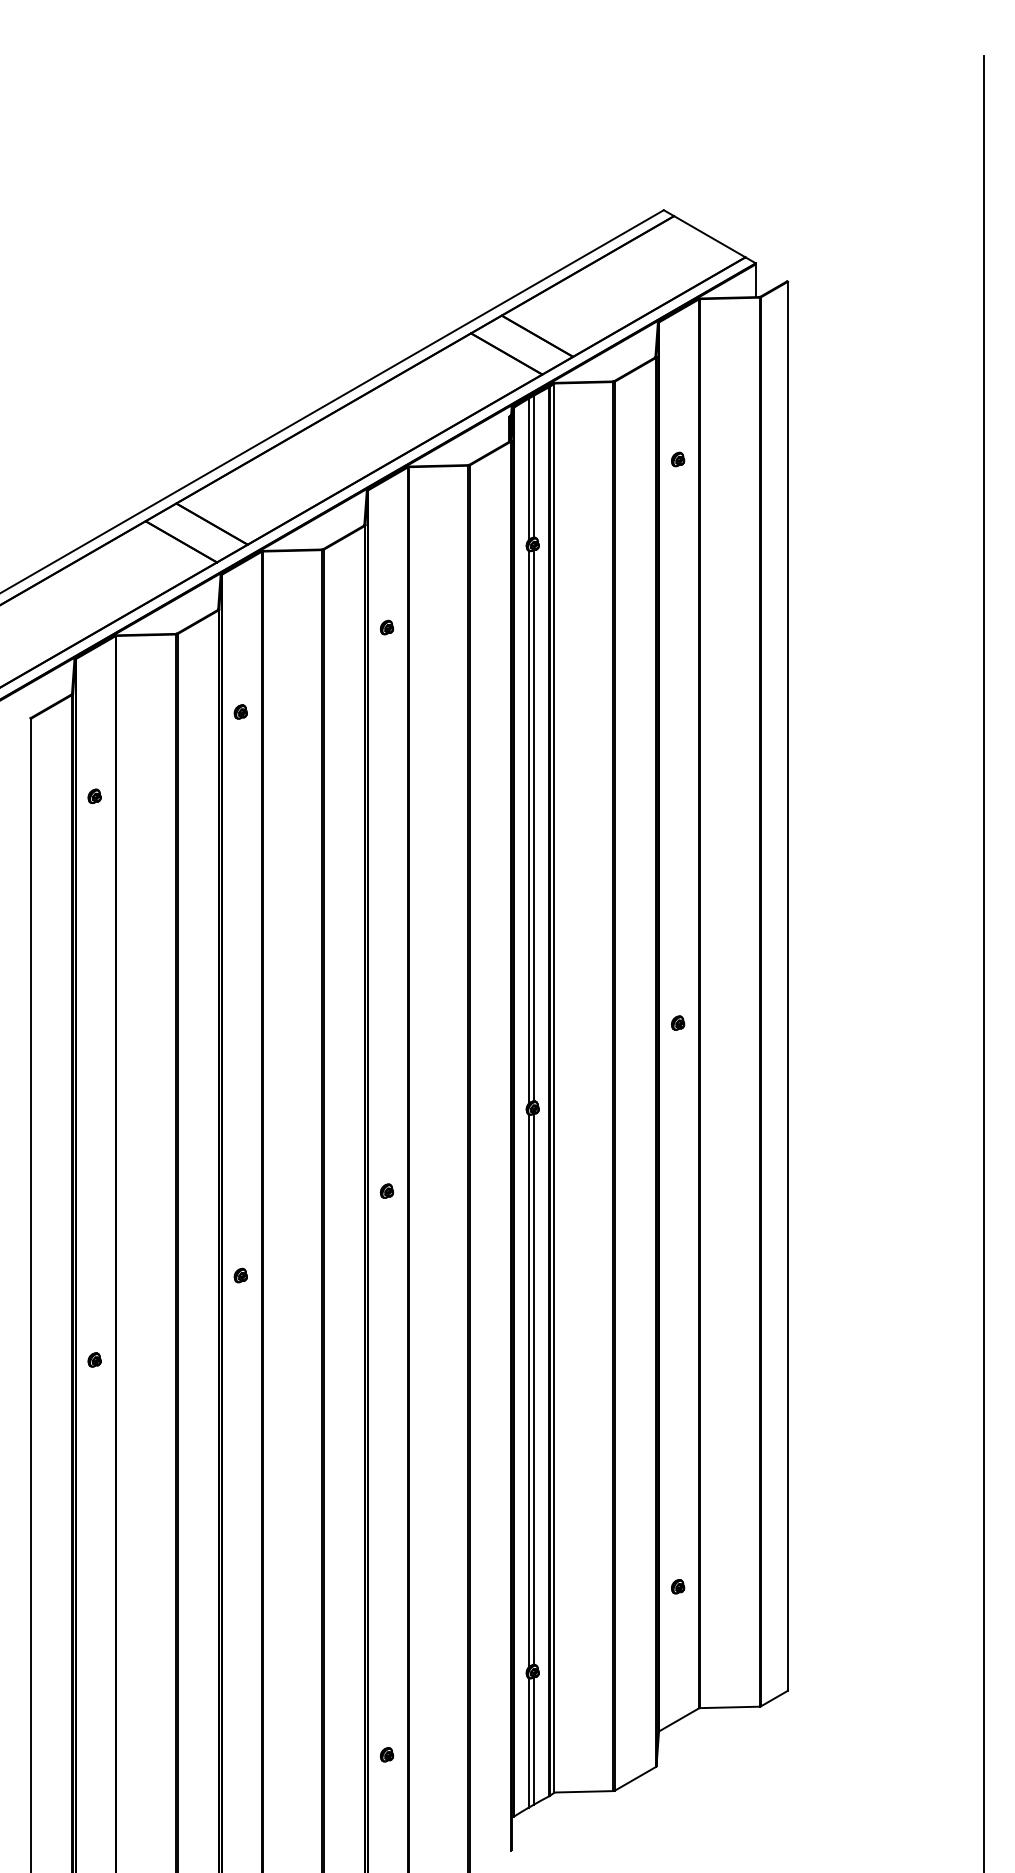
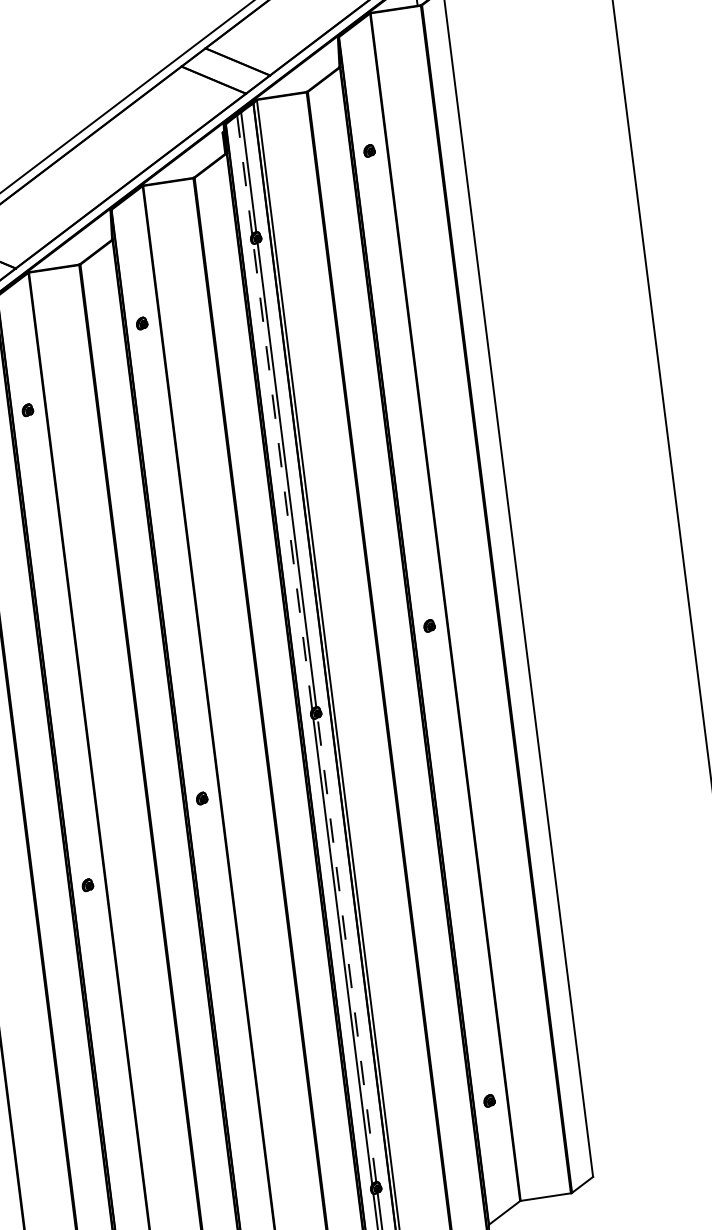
line: (528, 469) -> (244, 175), solid -> dashed
line: (528, 827) -> (282, 476), solid -> dashed
line: (533, 1389) -> (346, 950), solid -> dashed

